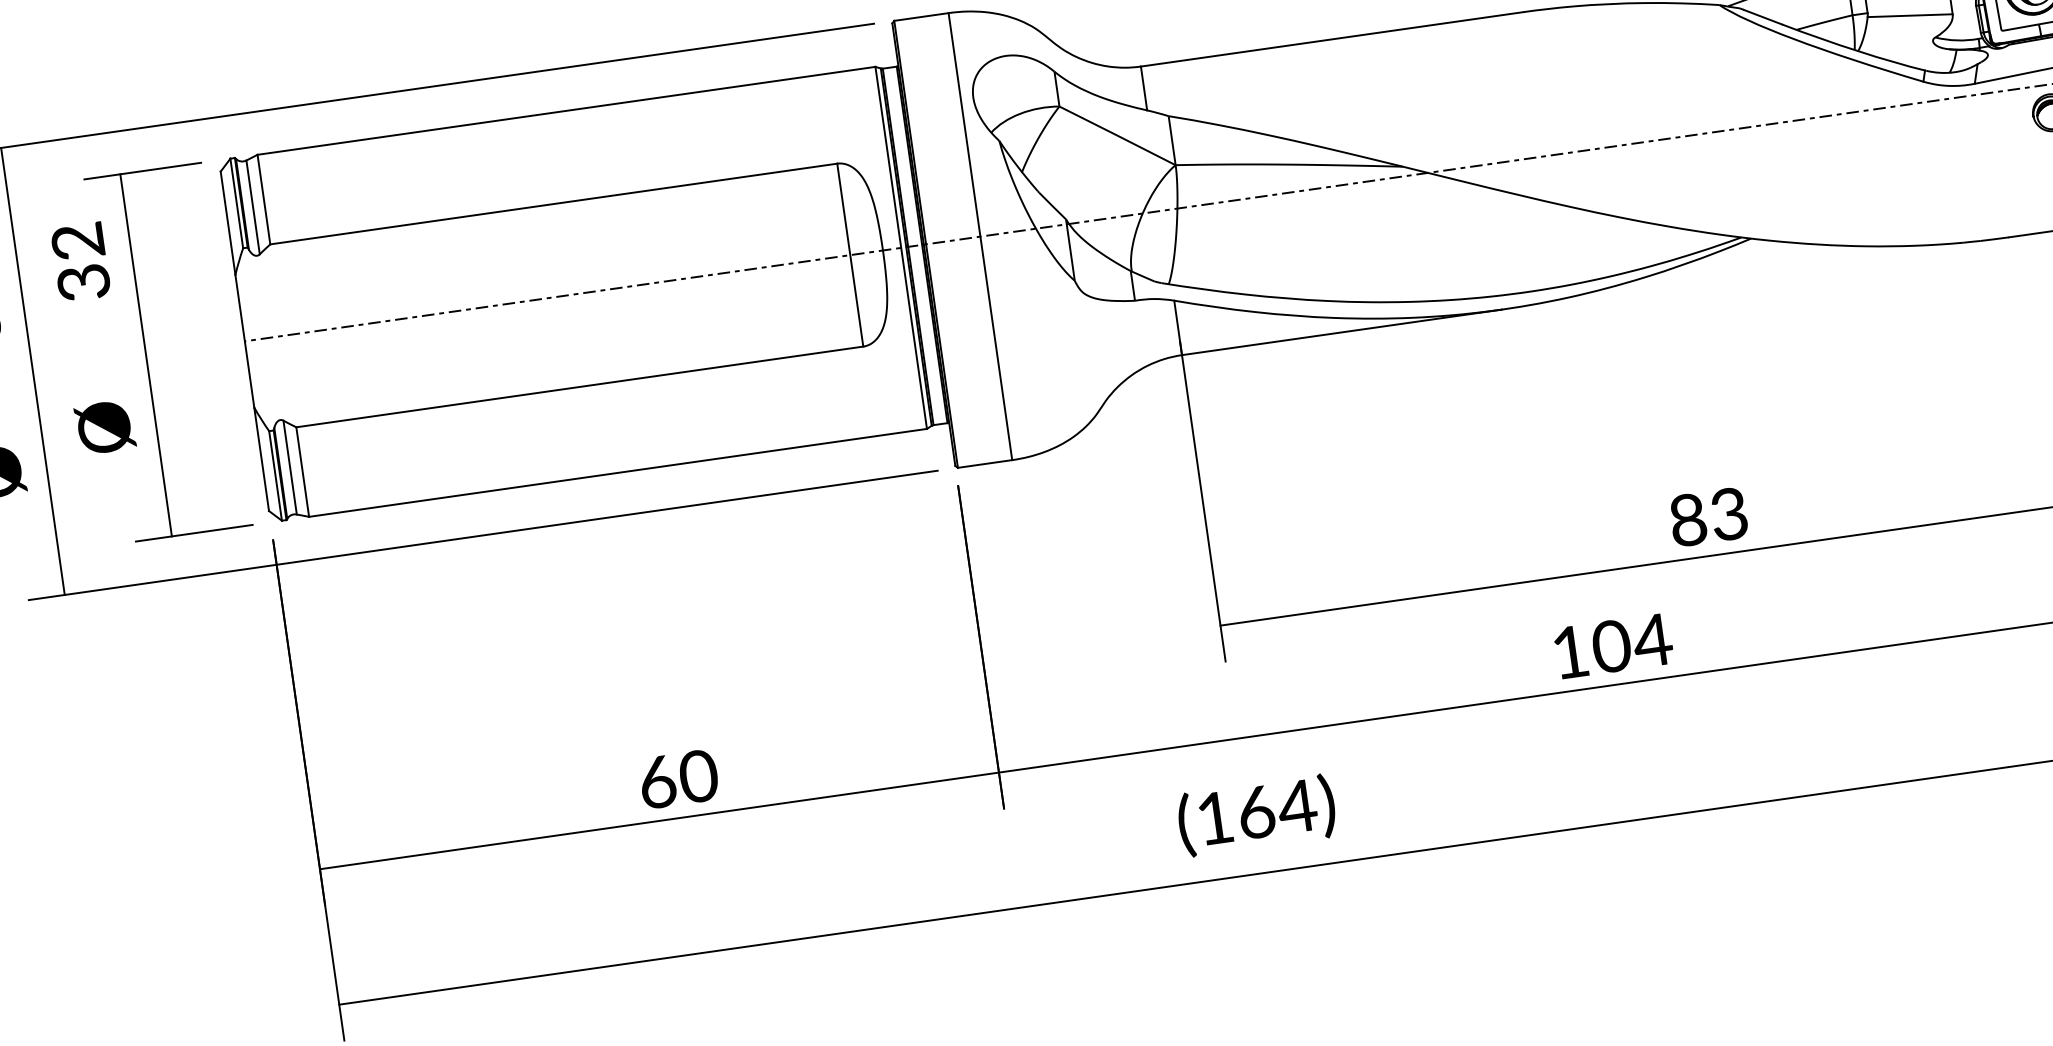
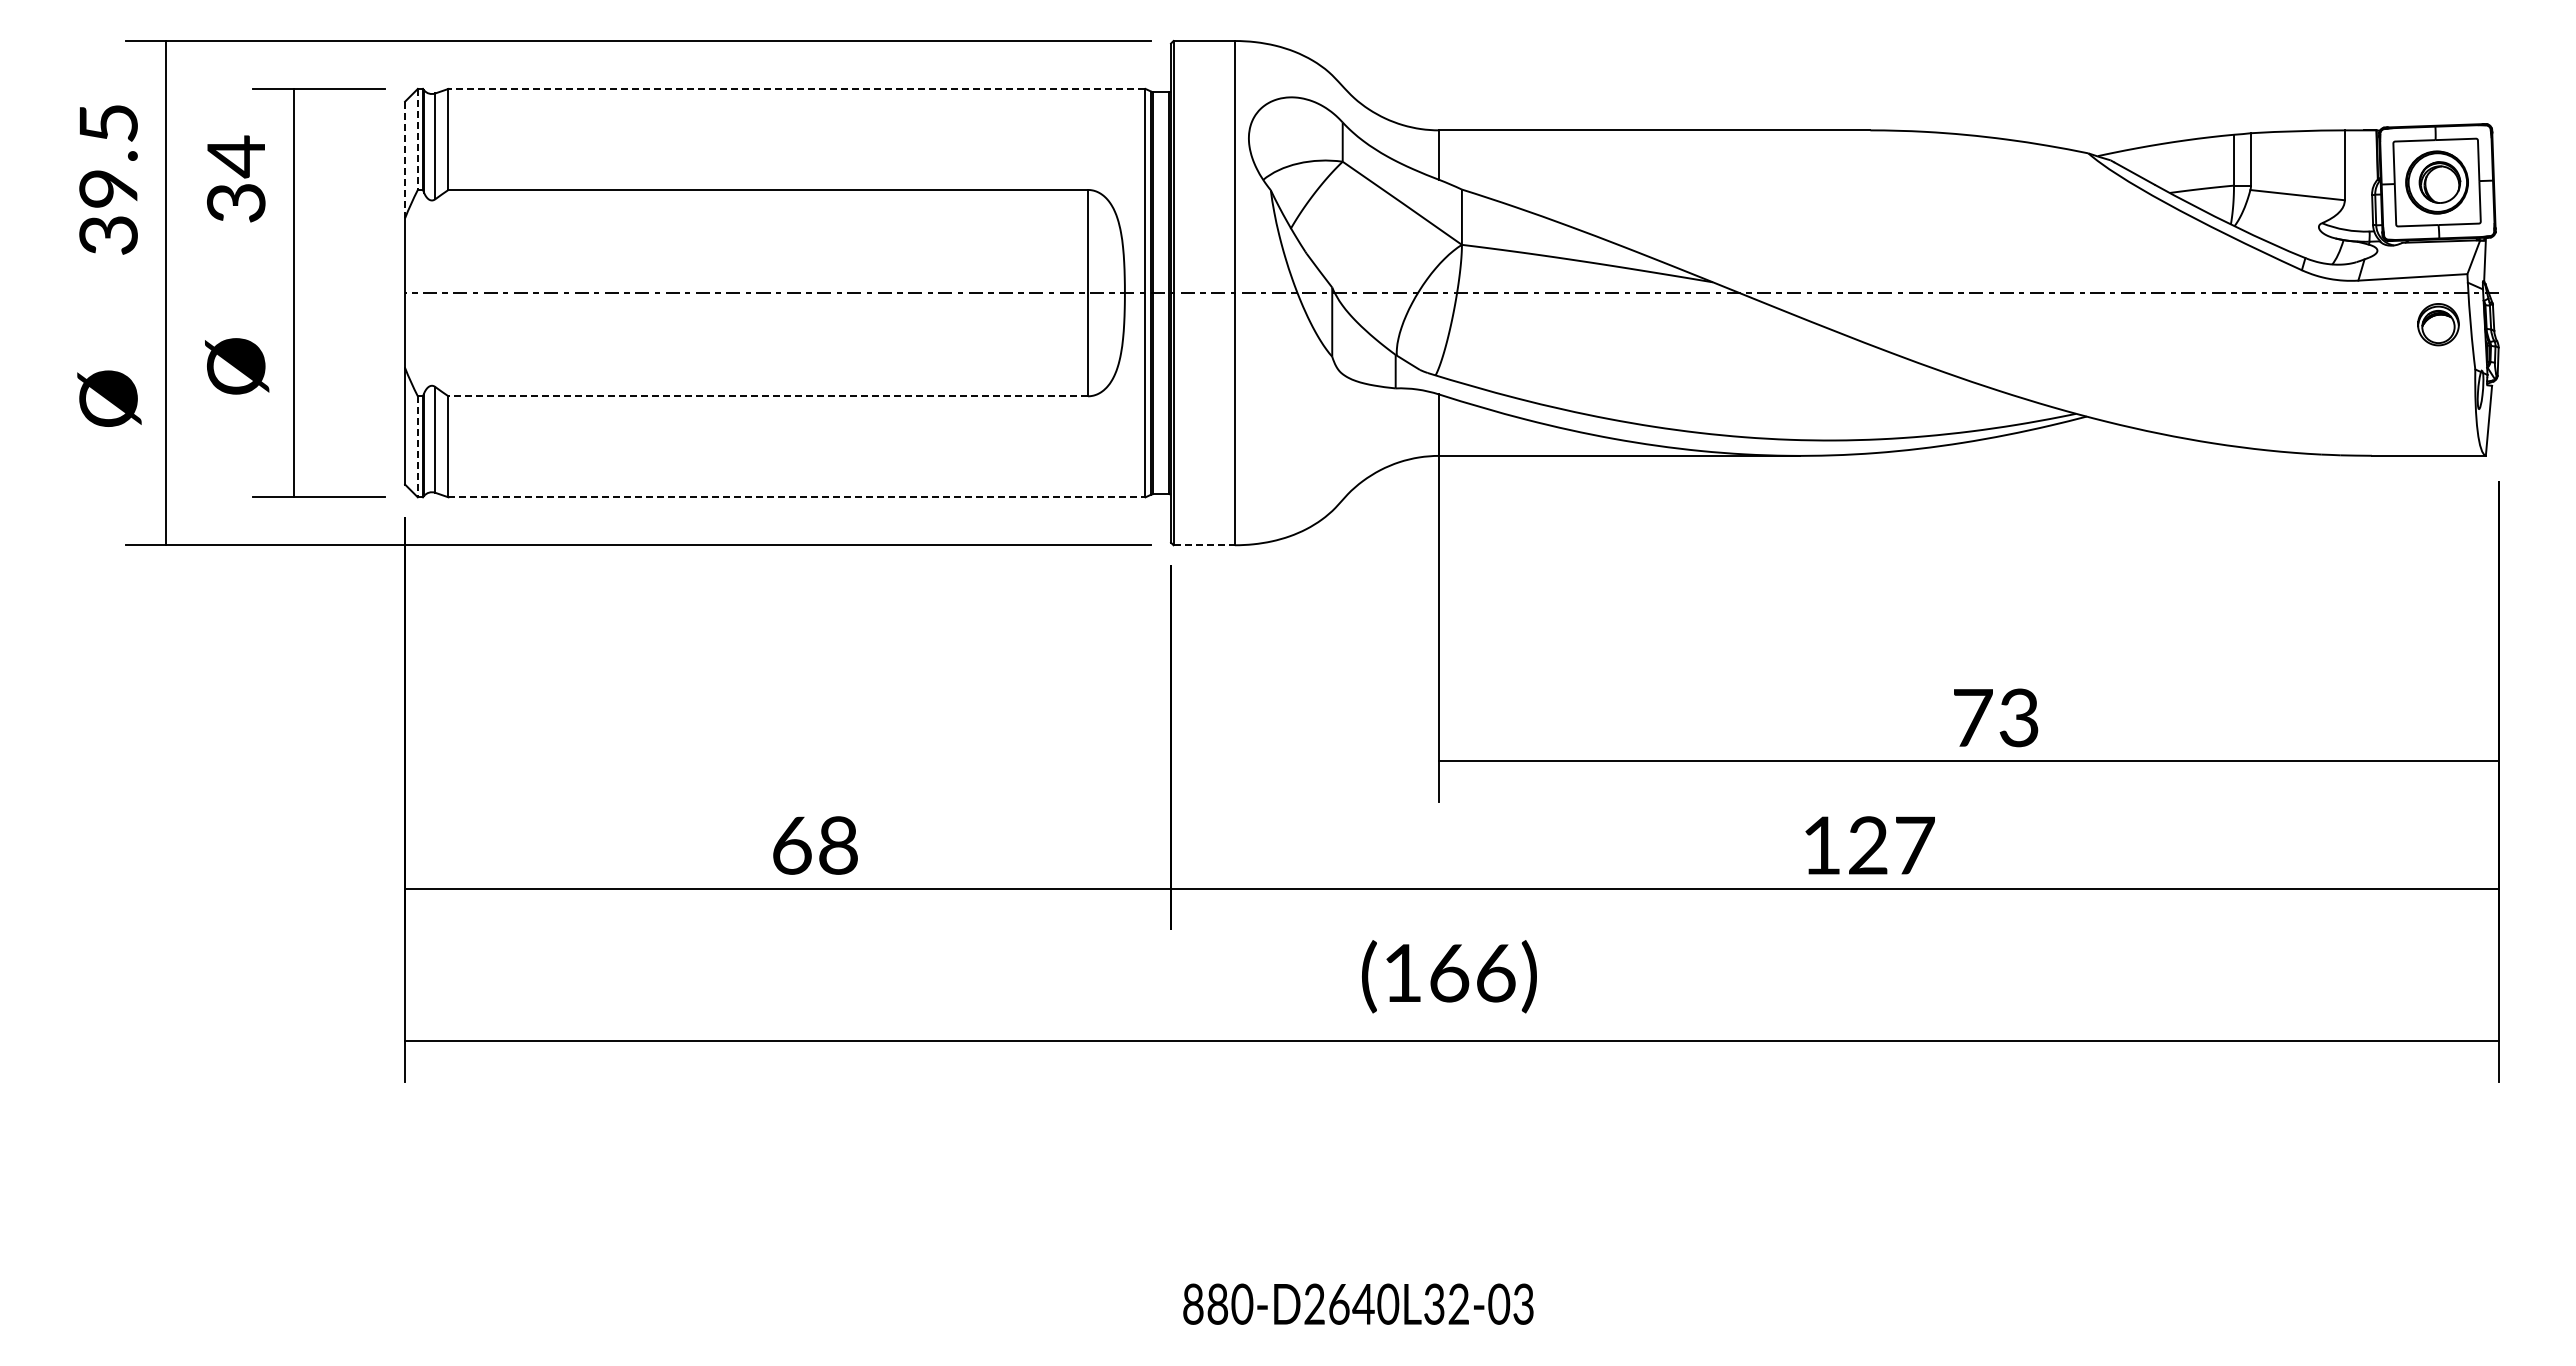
line: (566, 110) -> (796, 88), solid -> dashed
line: (236, 203) -> (417, 139), solid -> dashed
line: (228, 223) -> (405, 160), solid -> dashed
text: (77, 241) -> (235, 156), 32 -> 34
line: (580, 387) -> (768, 396), solid -> dashed
line: (985, 464) -> (1204, 545), solid -> dashed
line: (617, 473) -> (796, 497), solid -> dashed
line: (275, 475) -> (417, 446), solid -> dashed
text: (1687, 519) -> (1972, 717), 83 -> 73
text: (1632, 643) -> (1891, 845), 104 -> 127
text: (698, 776) -> (838, 845), 60 -> 68
text: (1296, 806) -> (1494, 973), (164) -> (166)

